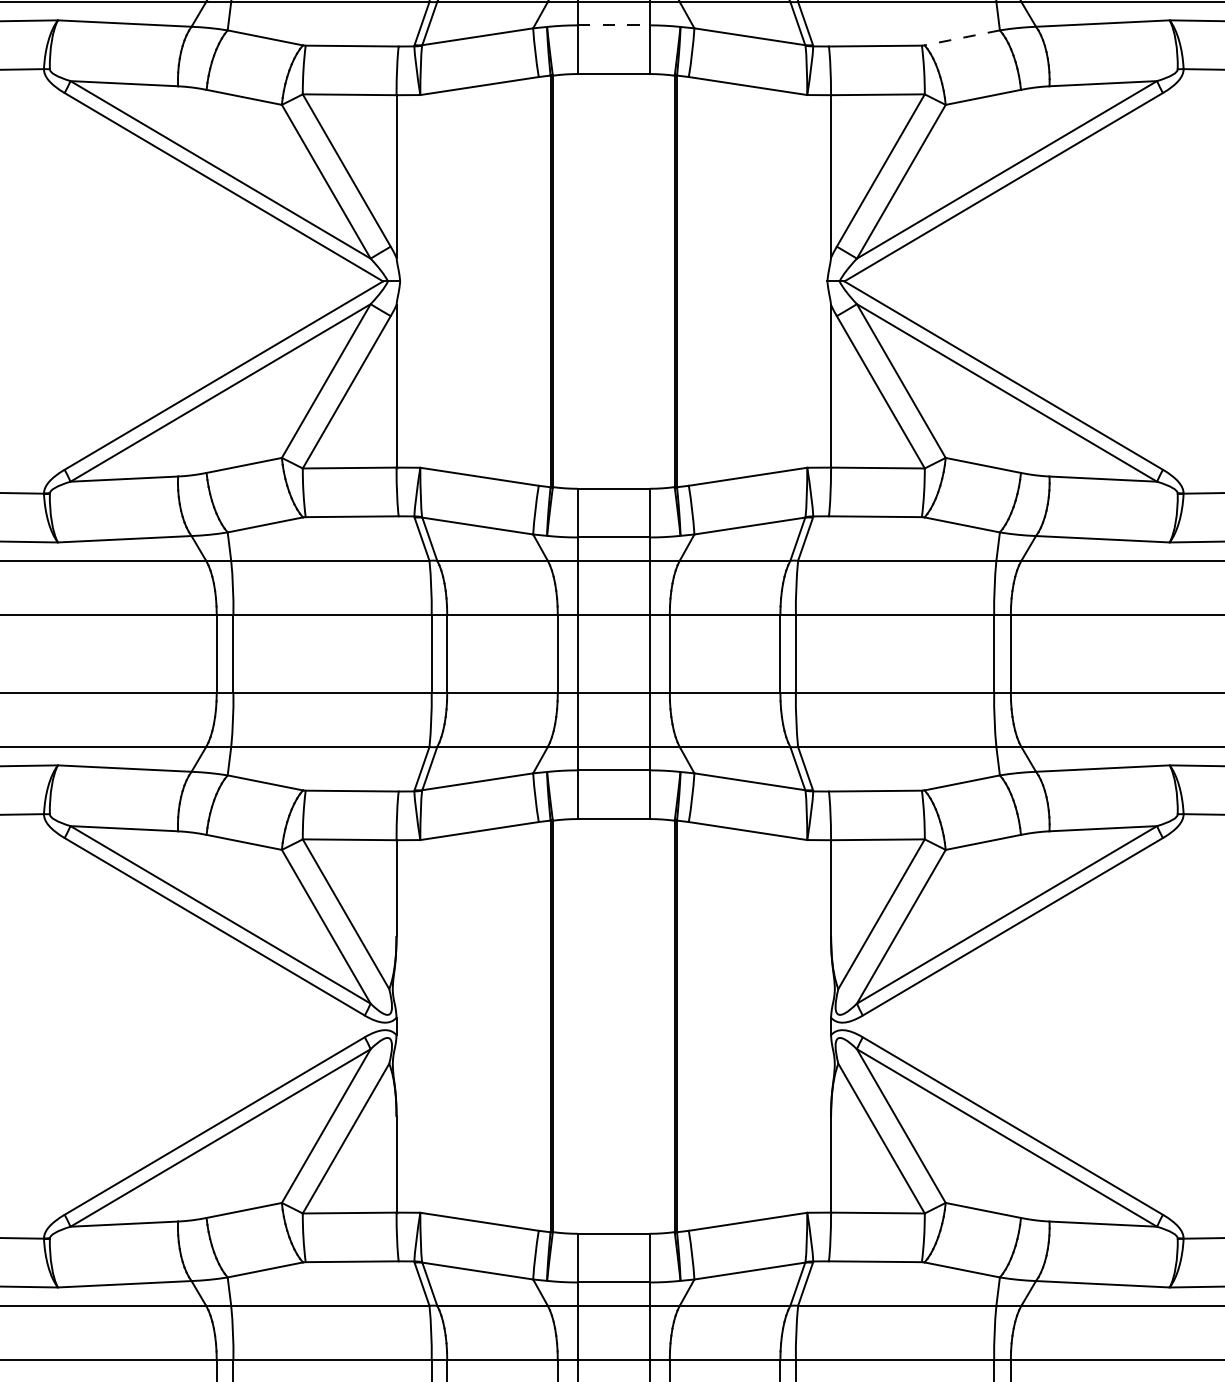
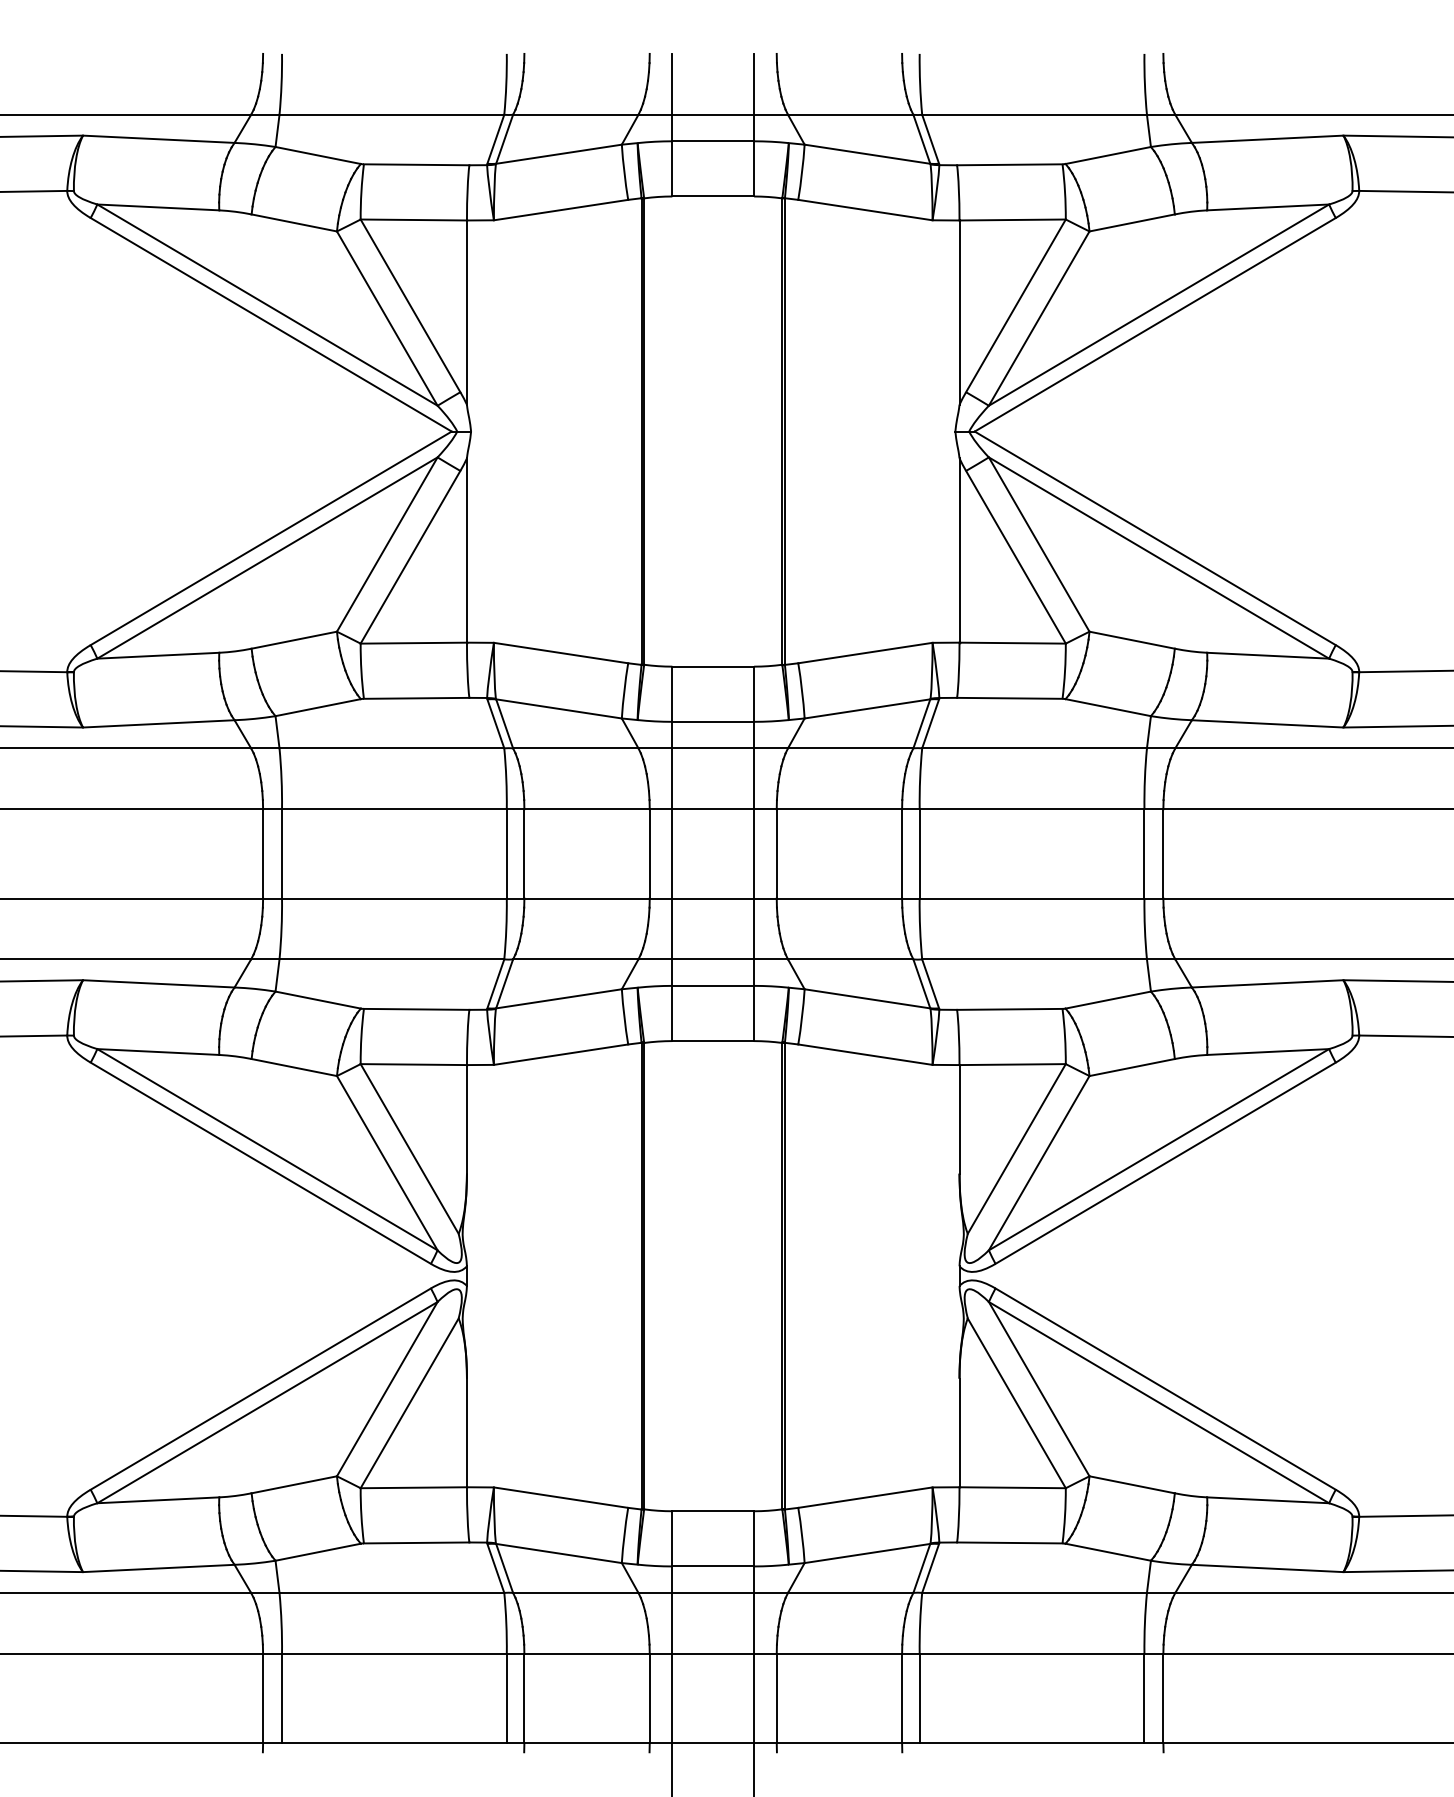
line: (614, 25) -> (713, 141), dashed -> solid
line: (962, 37) -> (1108, 155), dashed -> solid

